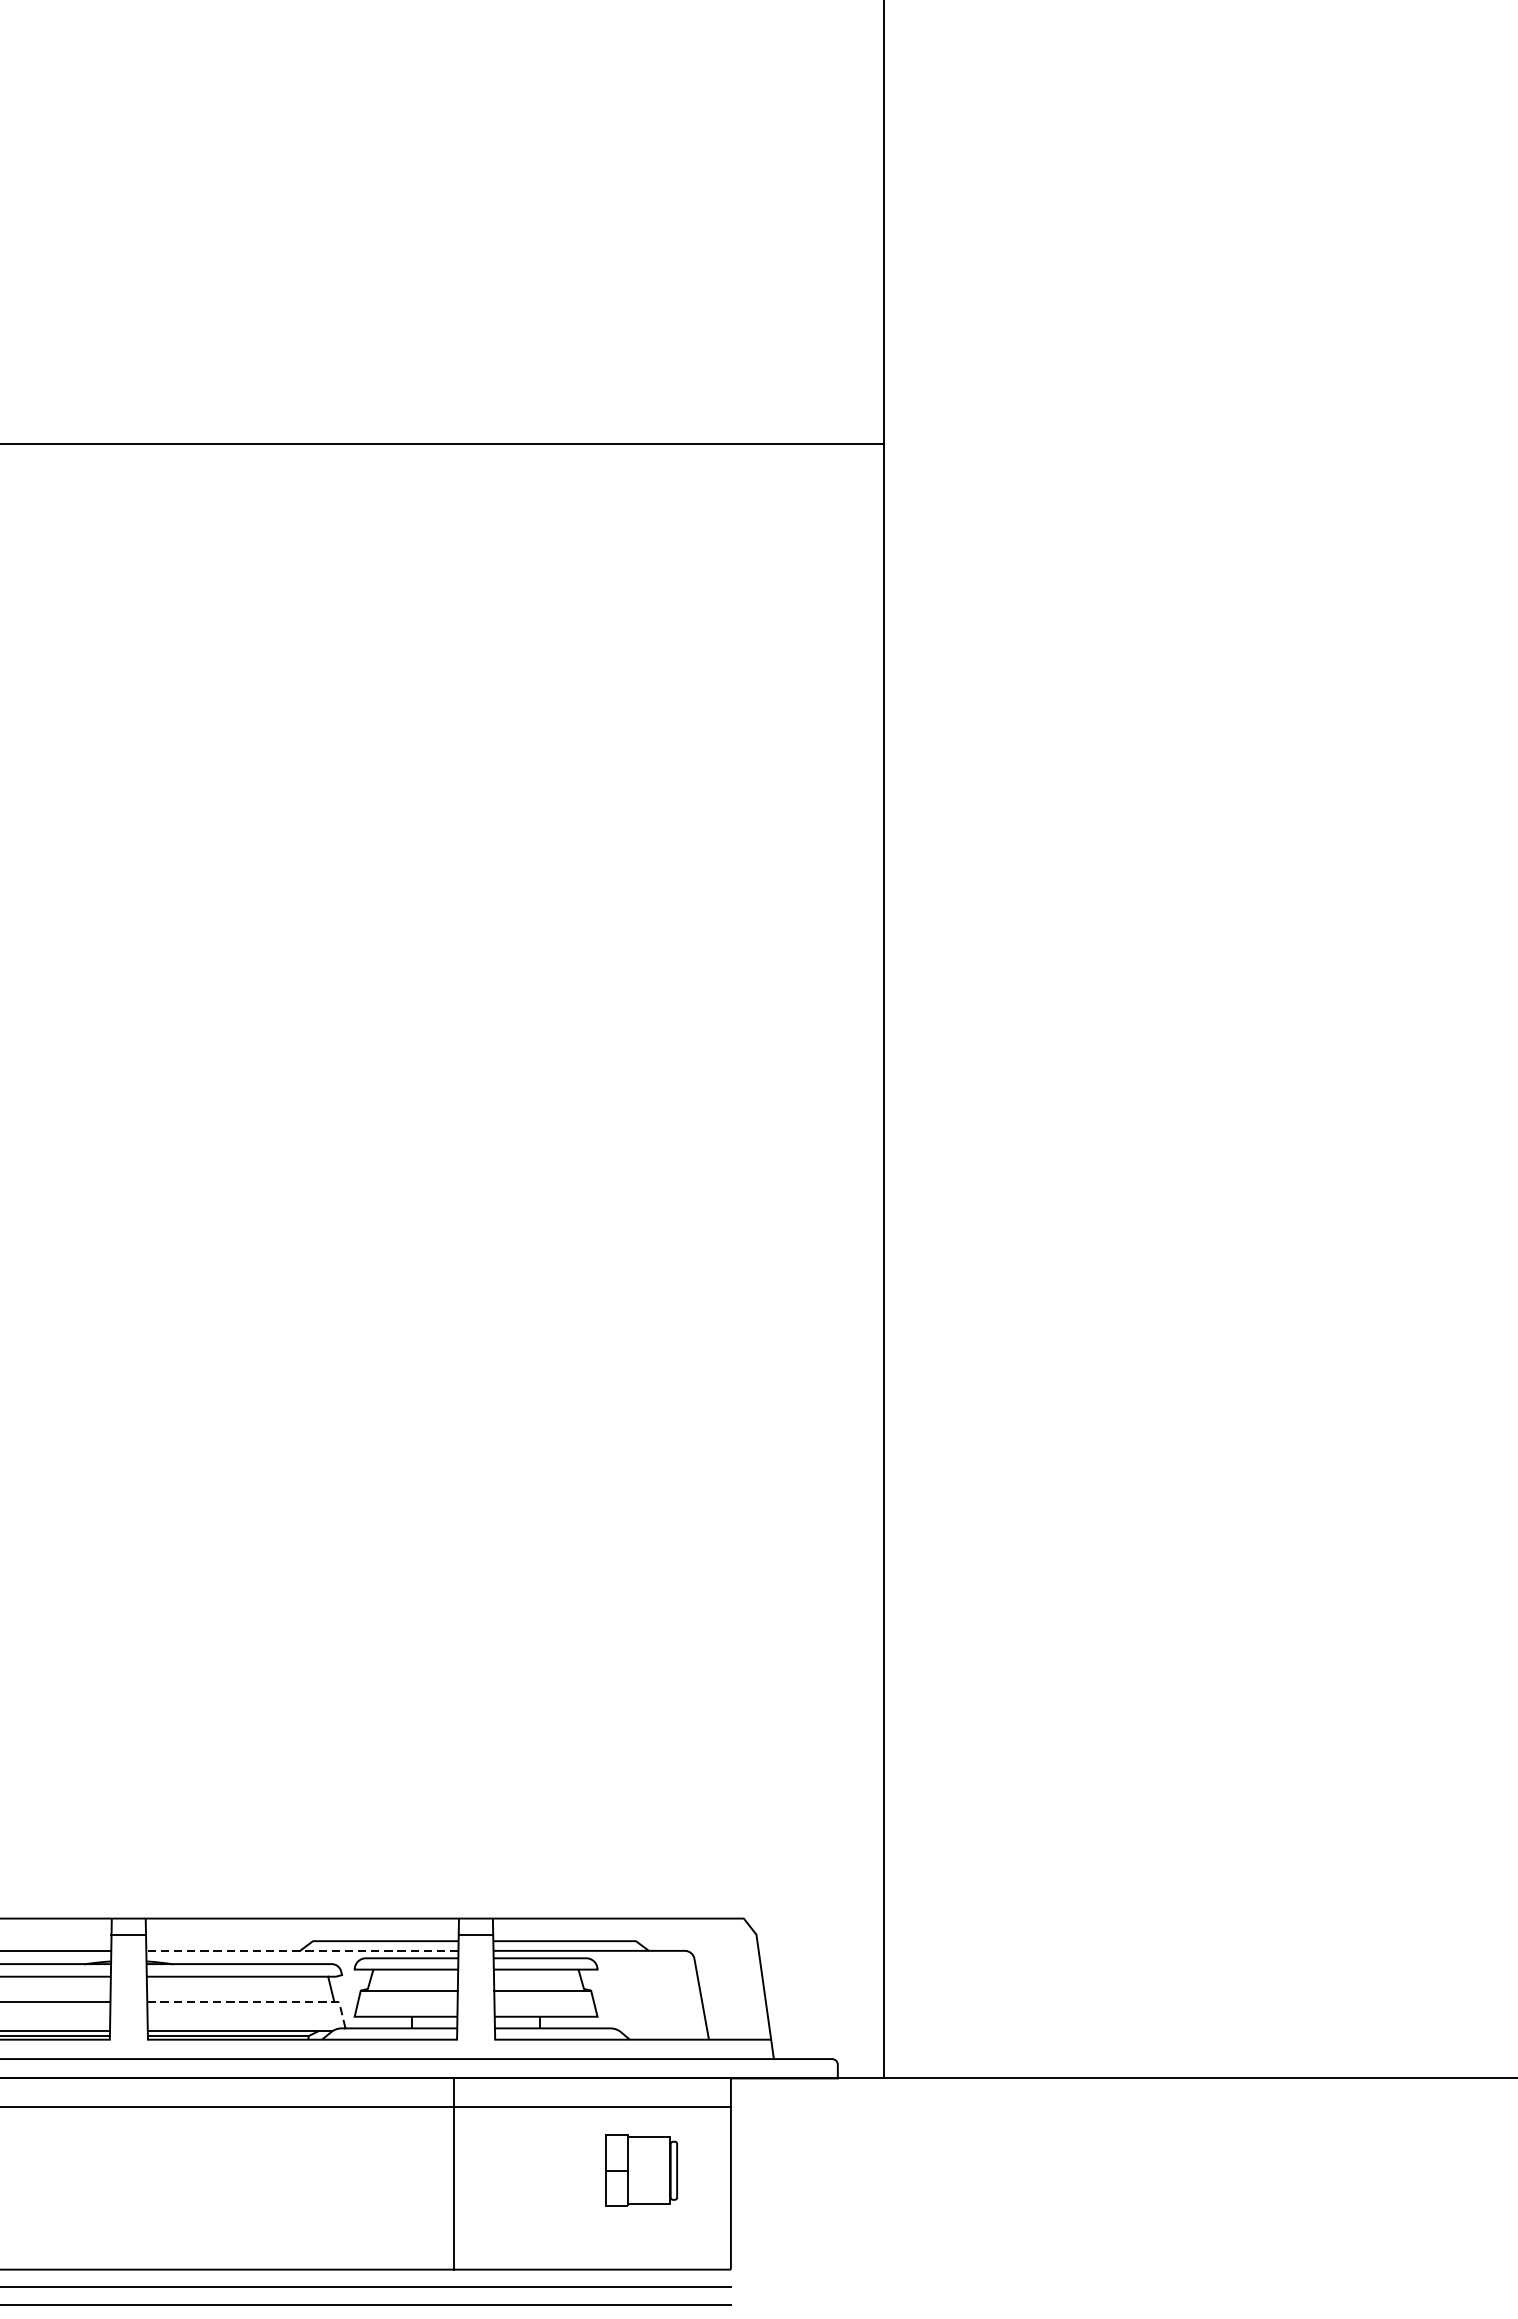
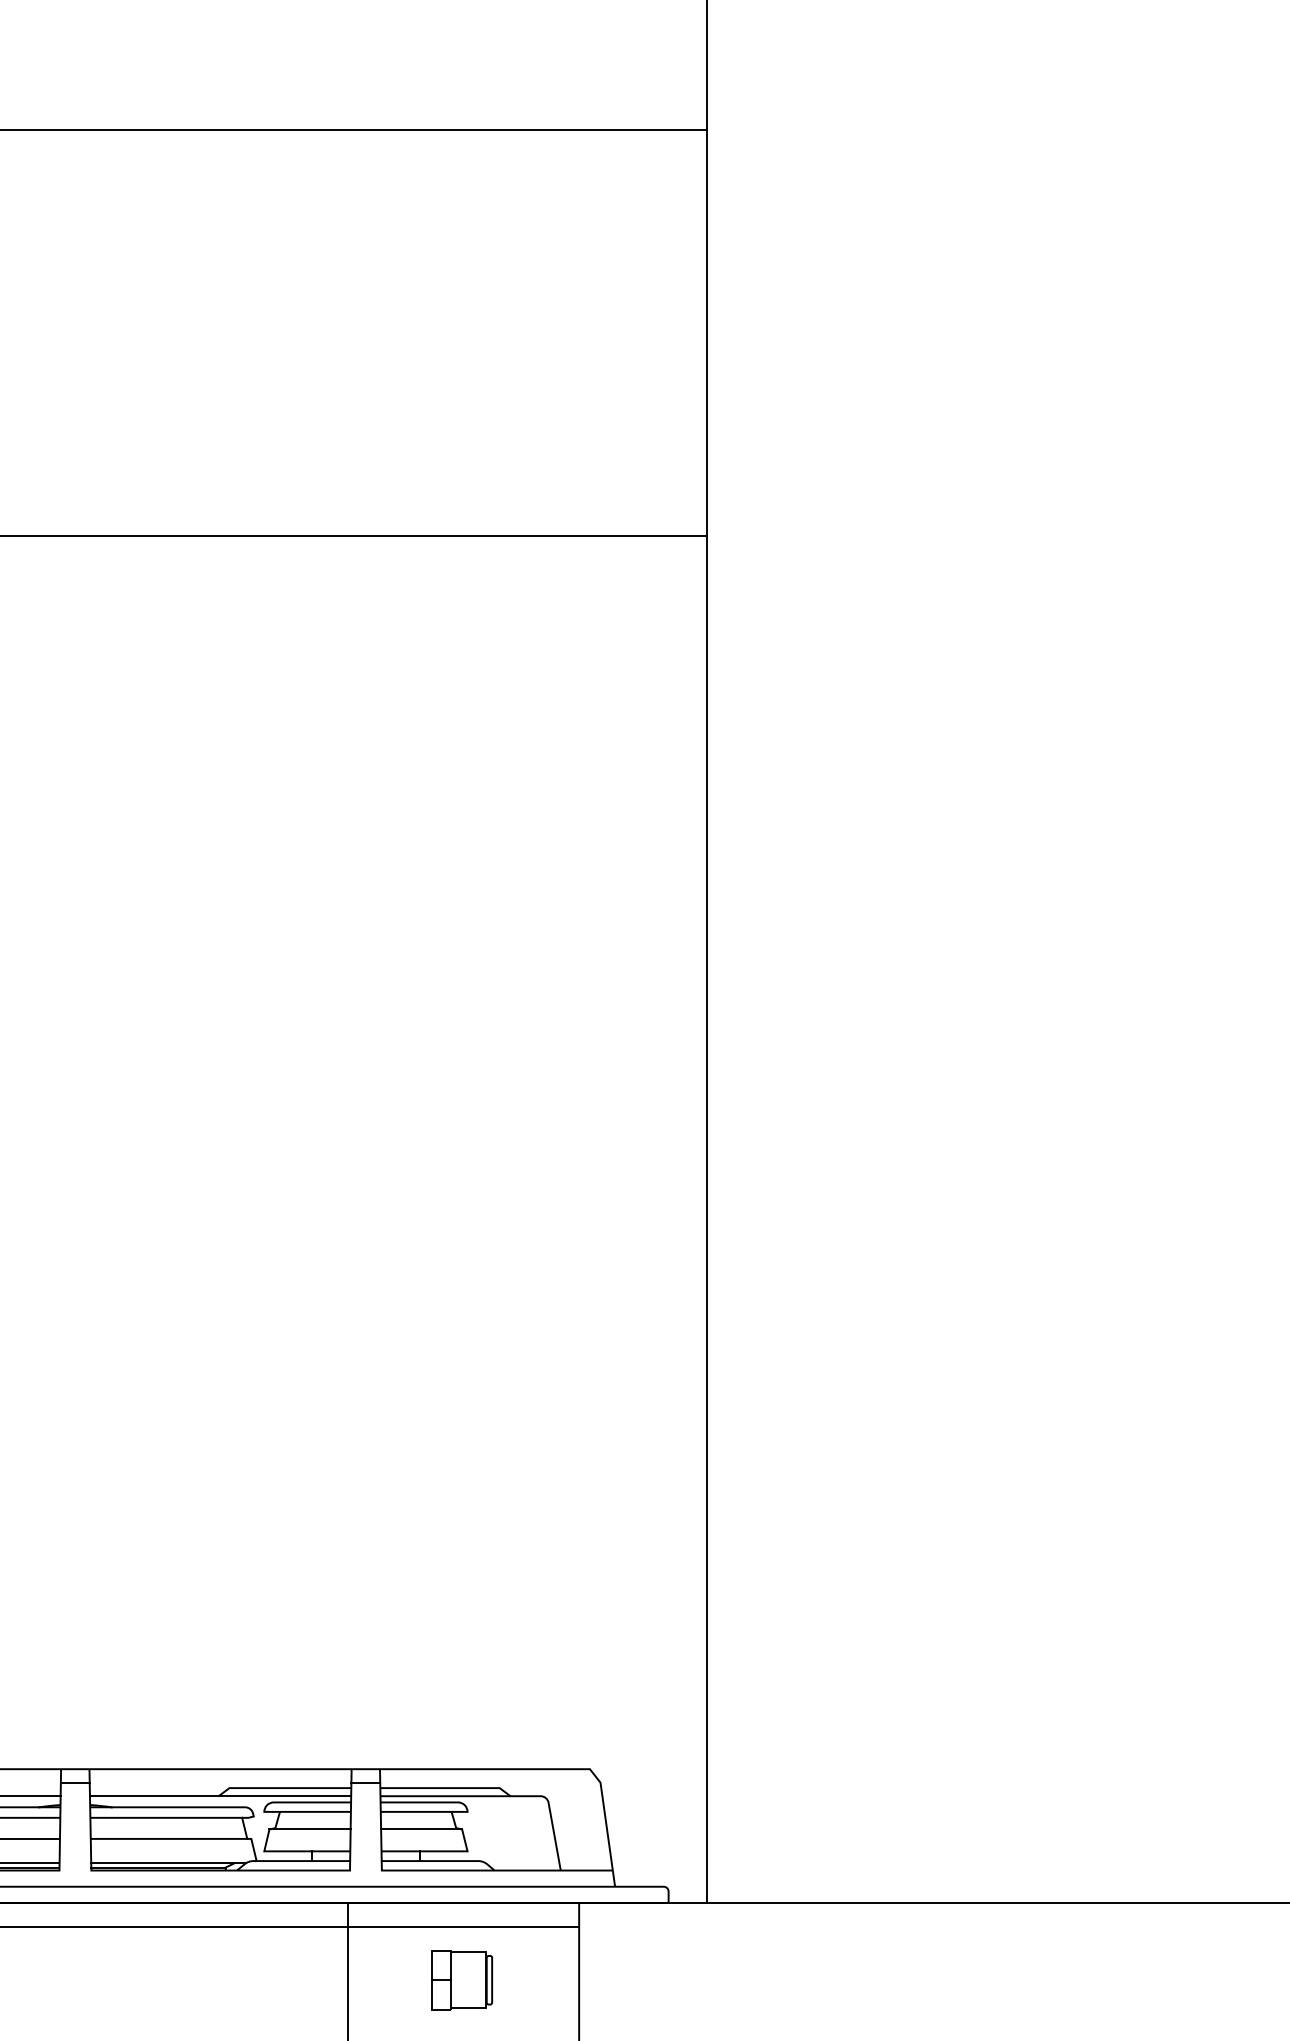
line: (302, 1951) -> (220, 1796), dashed -> solid
line: (258, 2001) -> (183, 1838), dashed -> solid
part: (640, 2171) -> (461, 1980), moved

